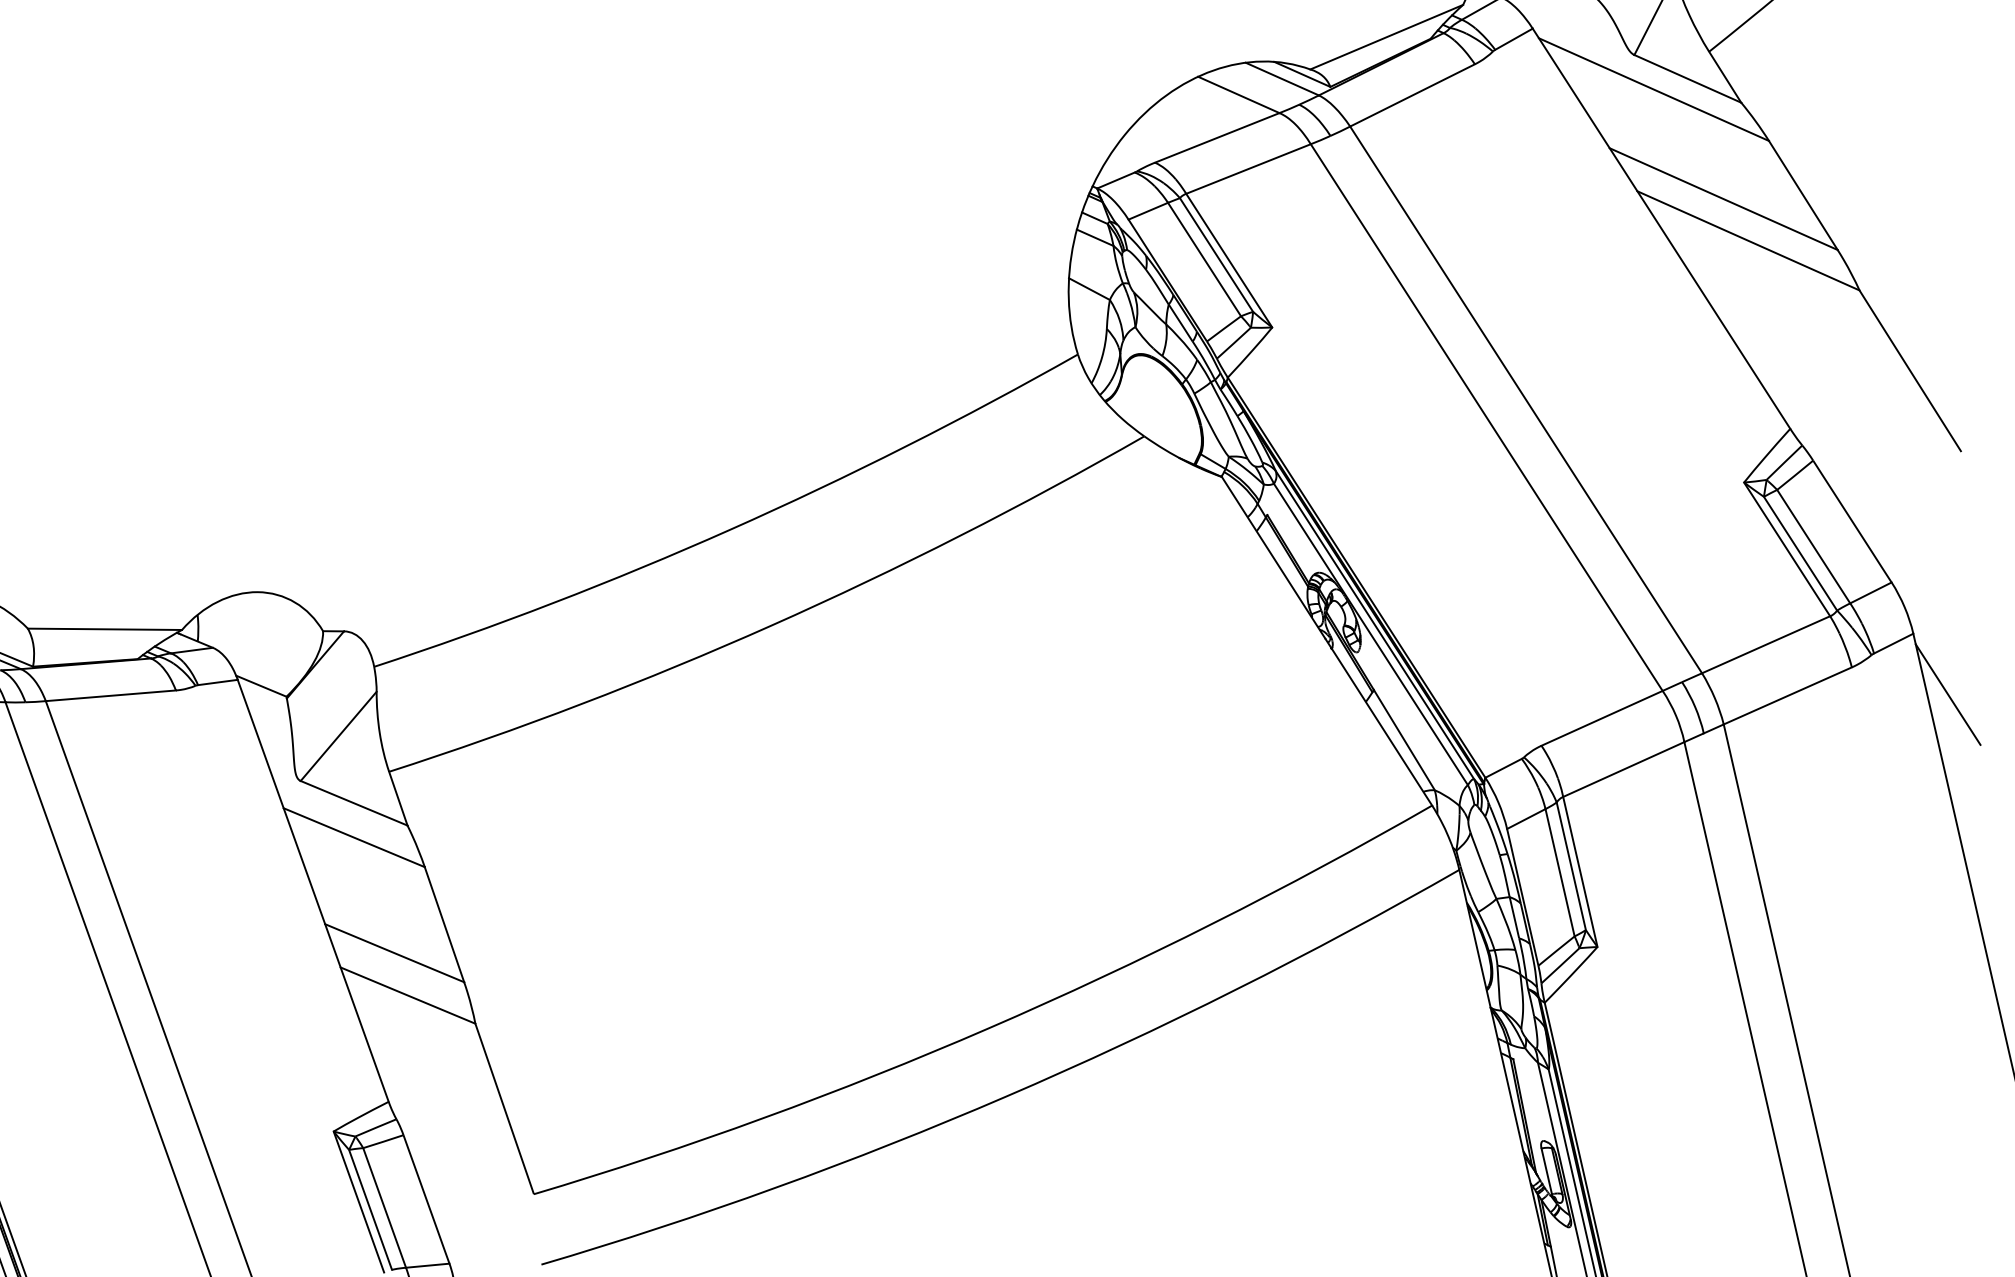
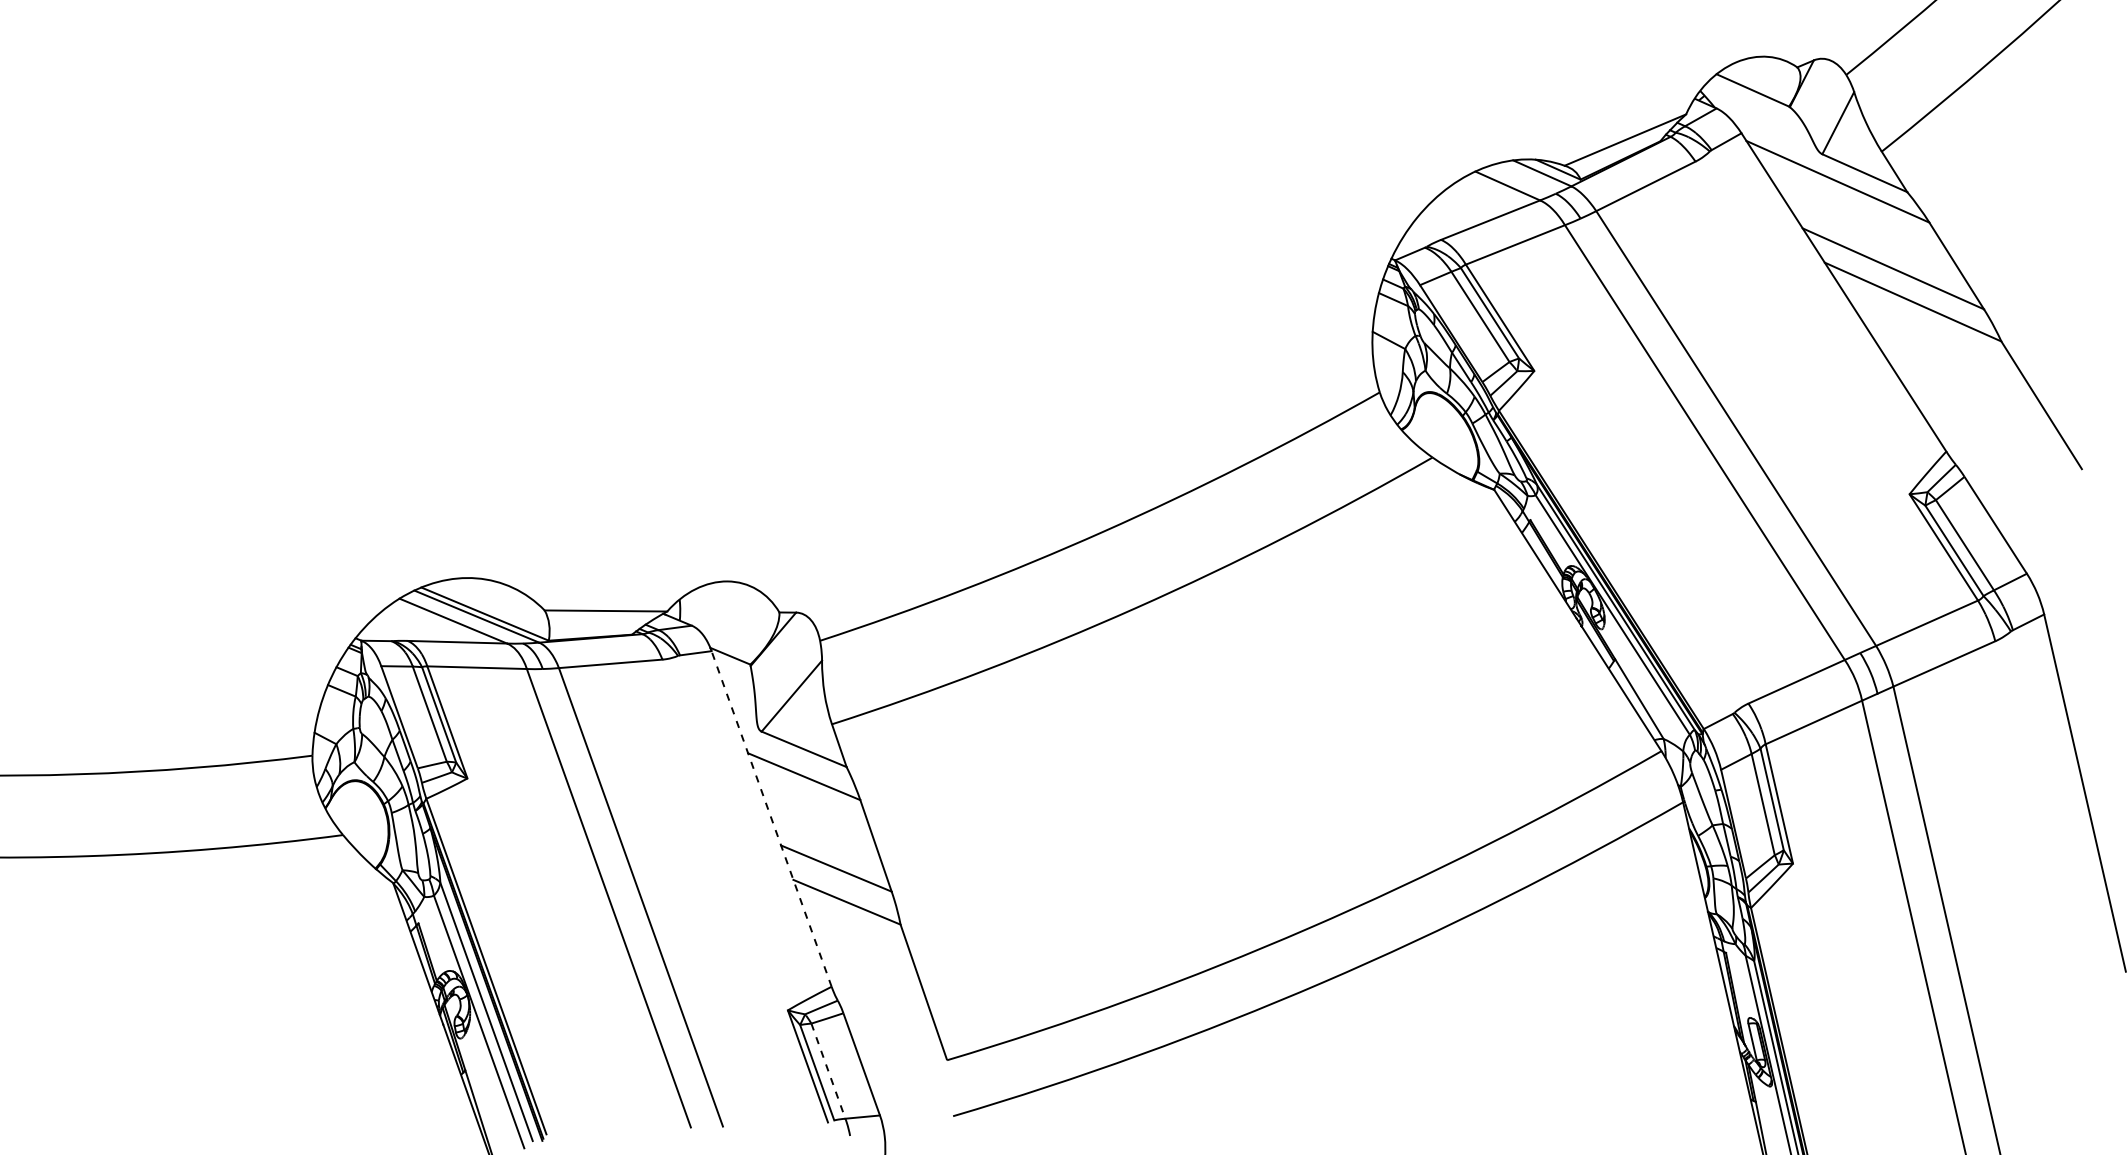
line: (1947, 694) -> (2071, 662), removed
line: (313, 890) -> (771, 818), solid -> dashed
line: (384, 1208) -> (828, 1071), solid -> dashed

